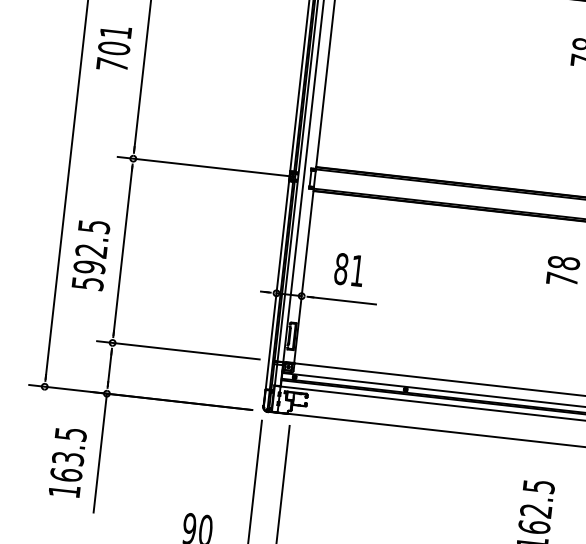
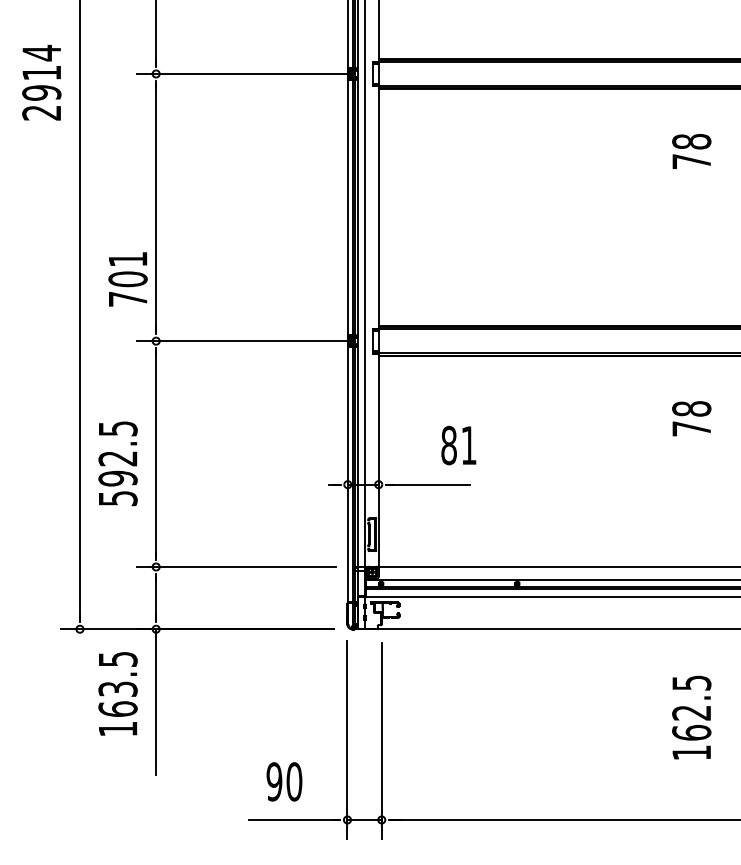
text: (113, 48) -> (127, 279), moved
text: (349, 269) -> (458, 445), moved
text: (67, 462) -> (117, 693), moved

